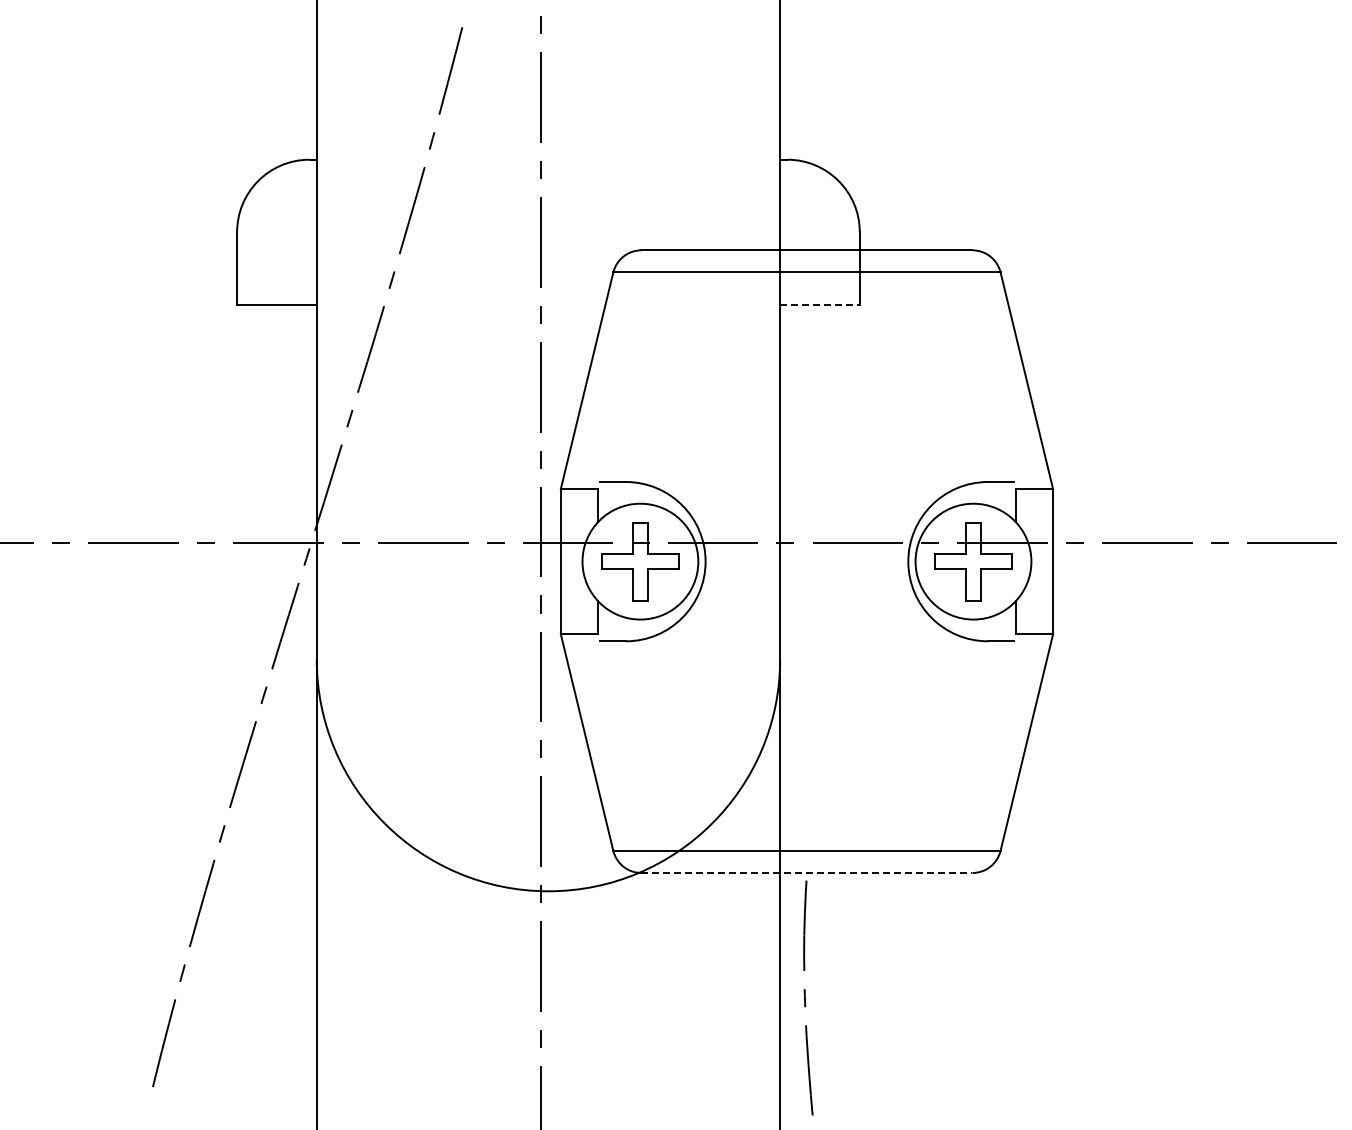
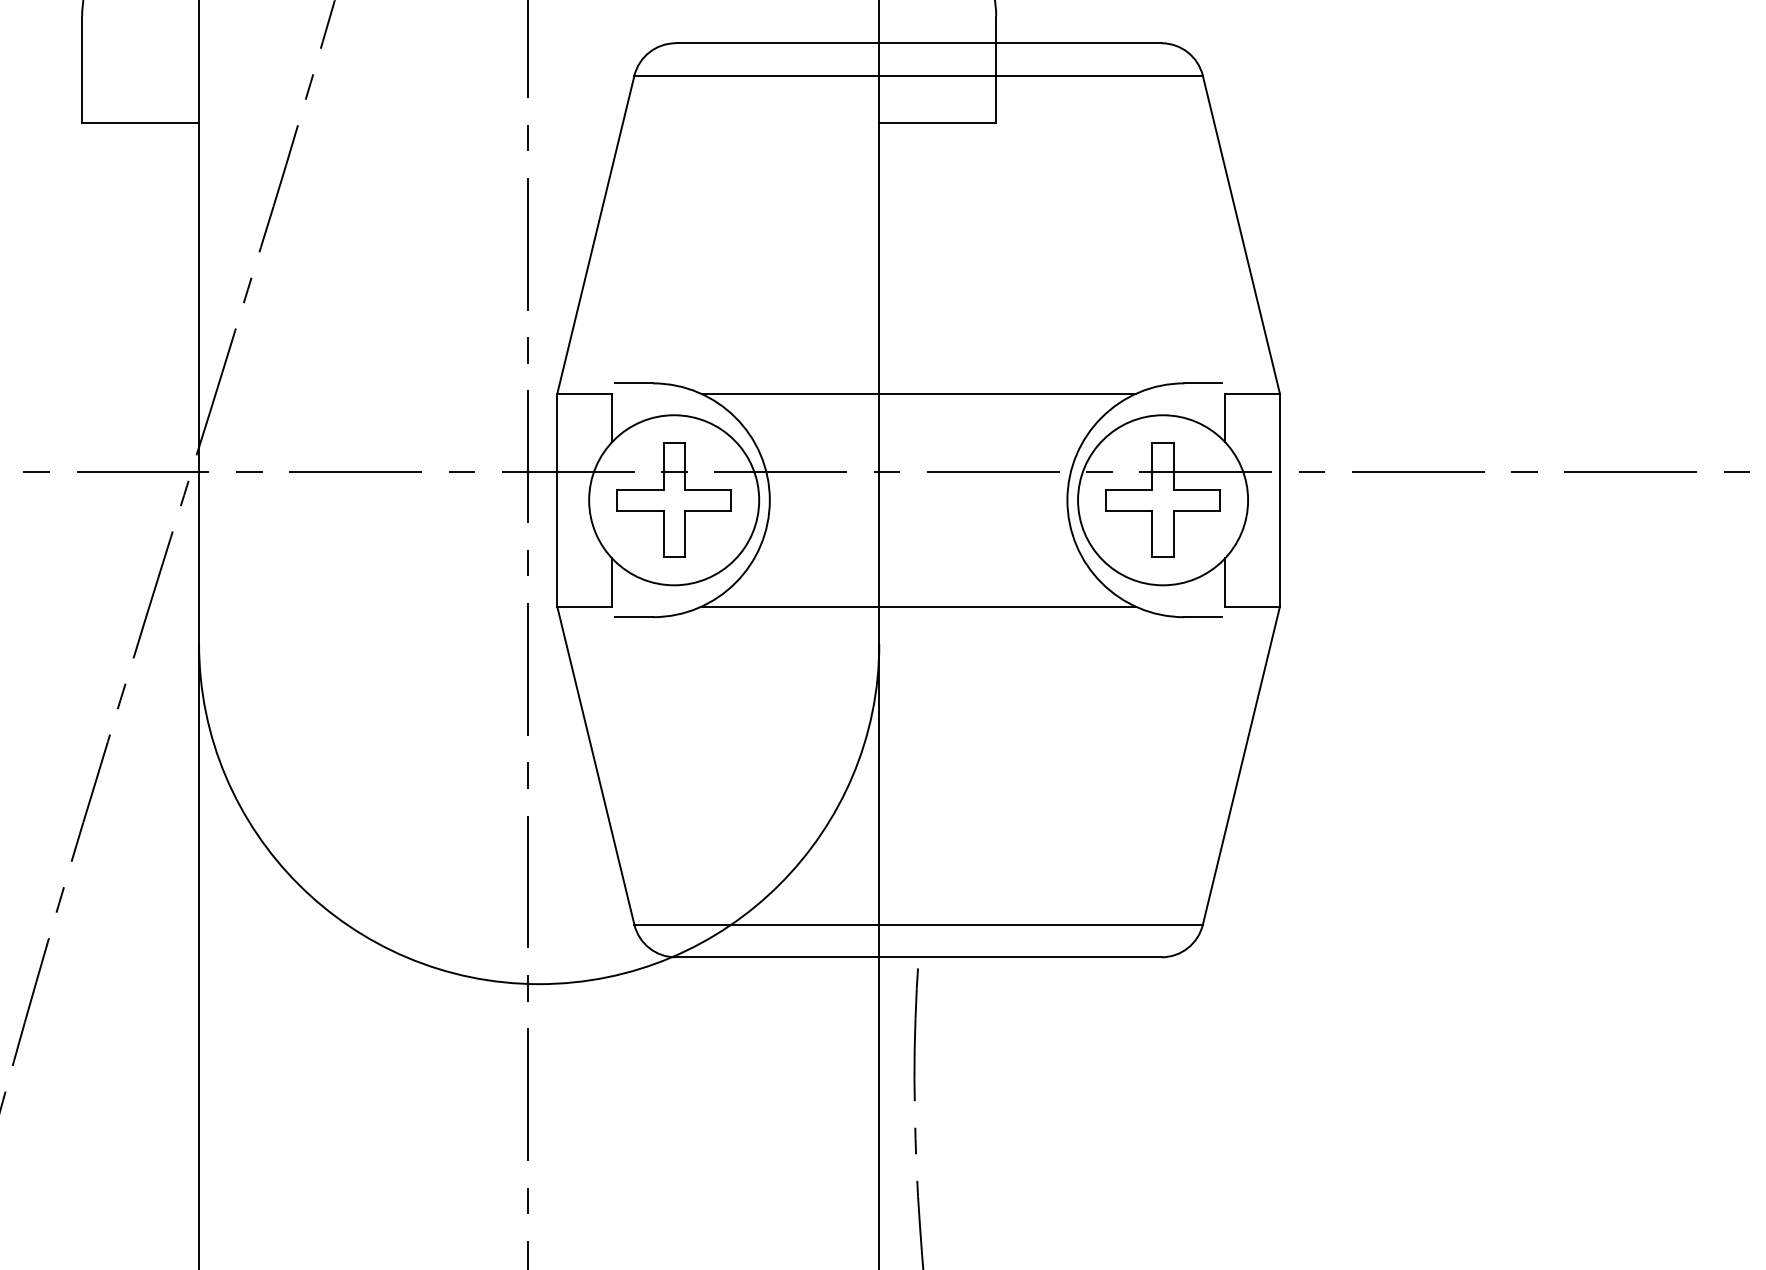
line: (819, 304) -> (937, 122), dashed -> solid
line: (806, 489) -> (917, 394), added
line: (806, 634) -> (917, 607), added
line: (807, 873) -> (919, 958), dashed -> solid

